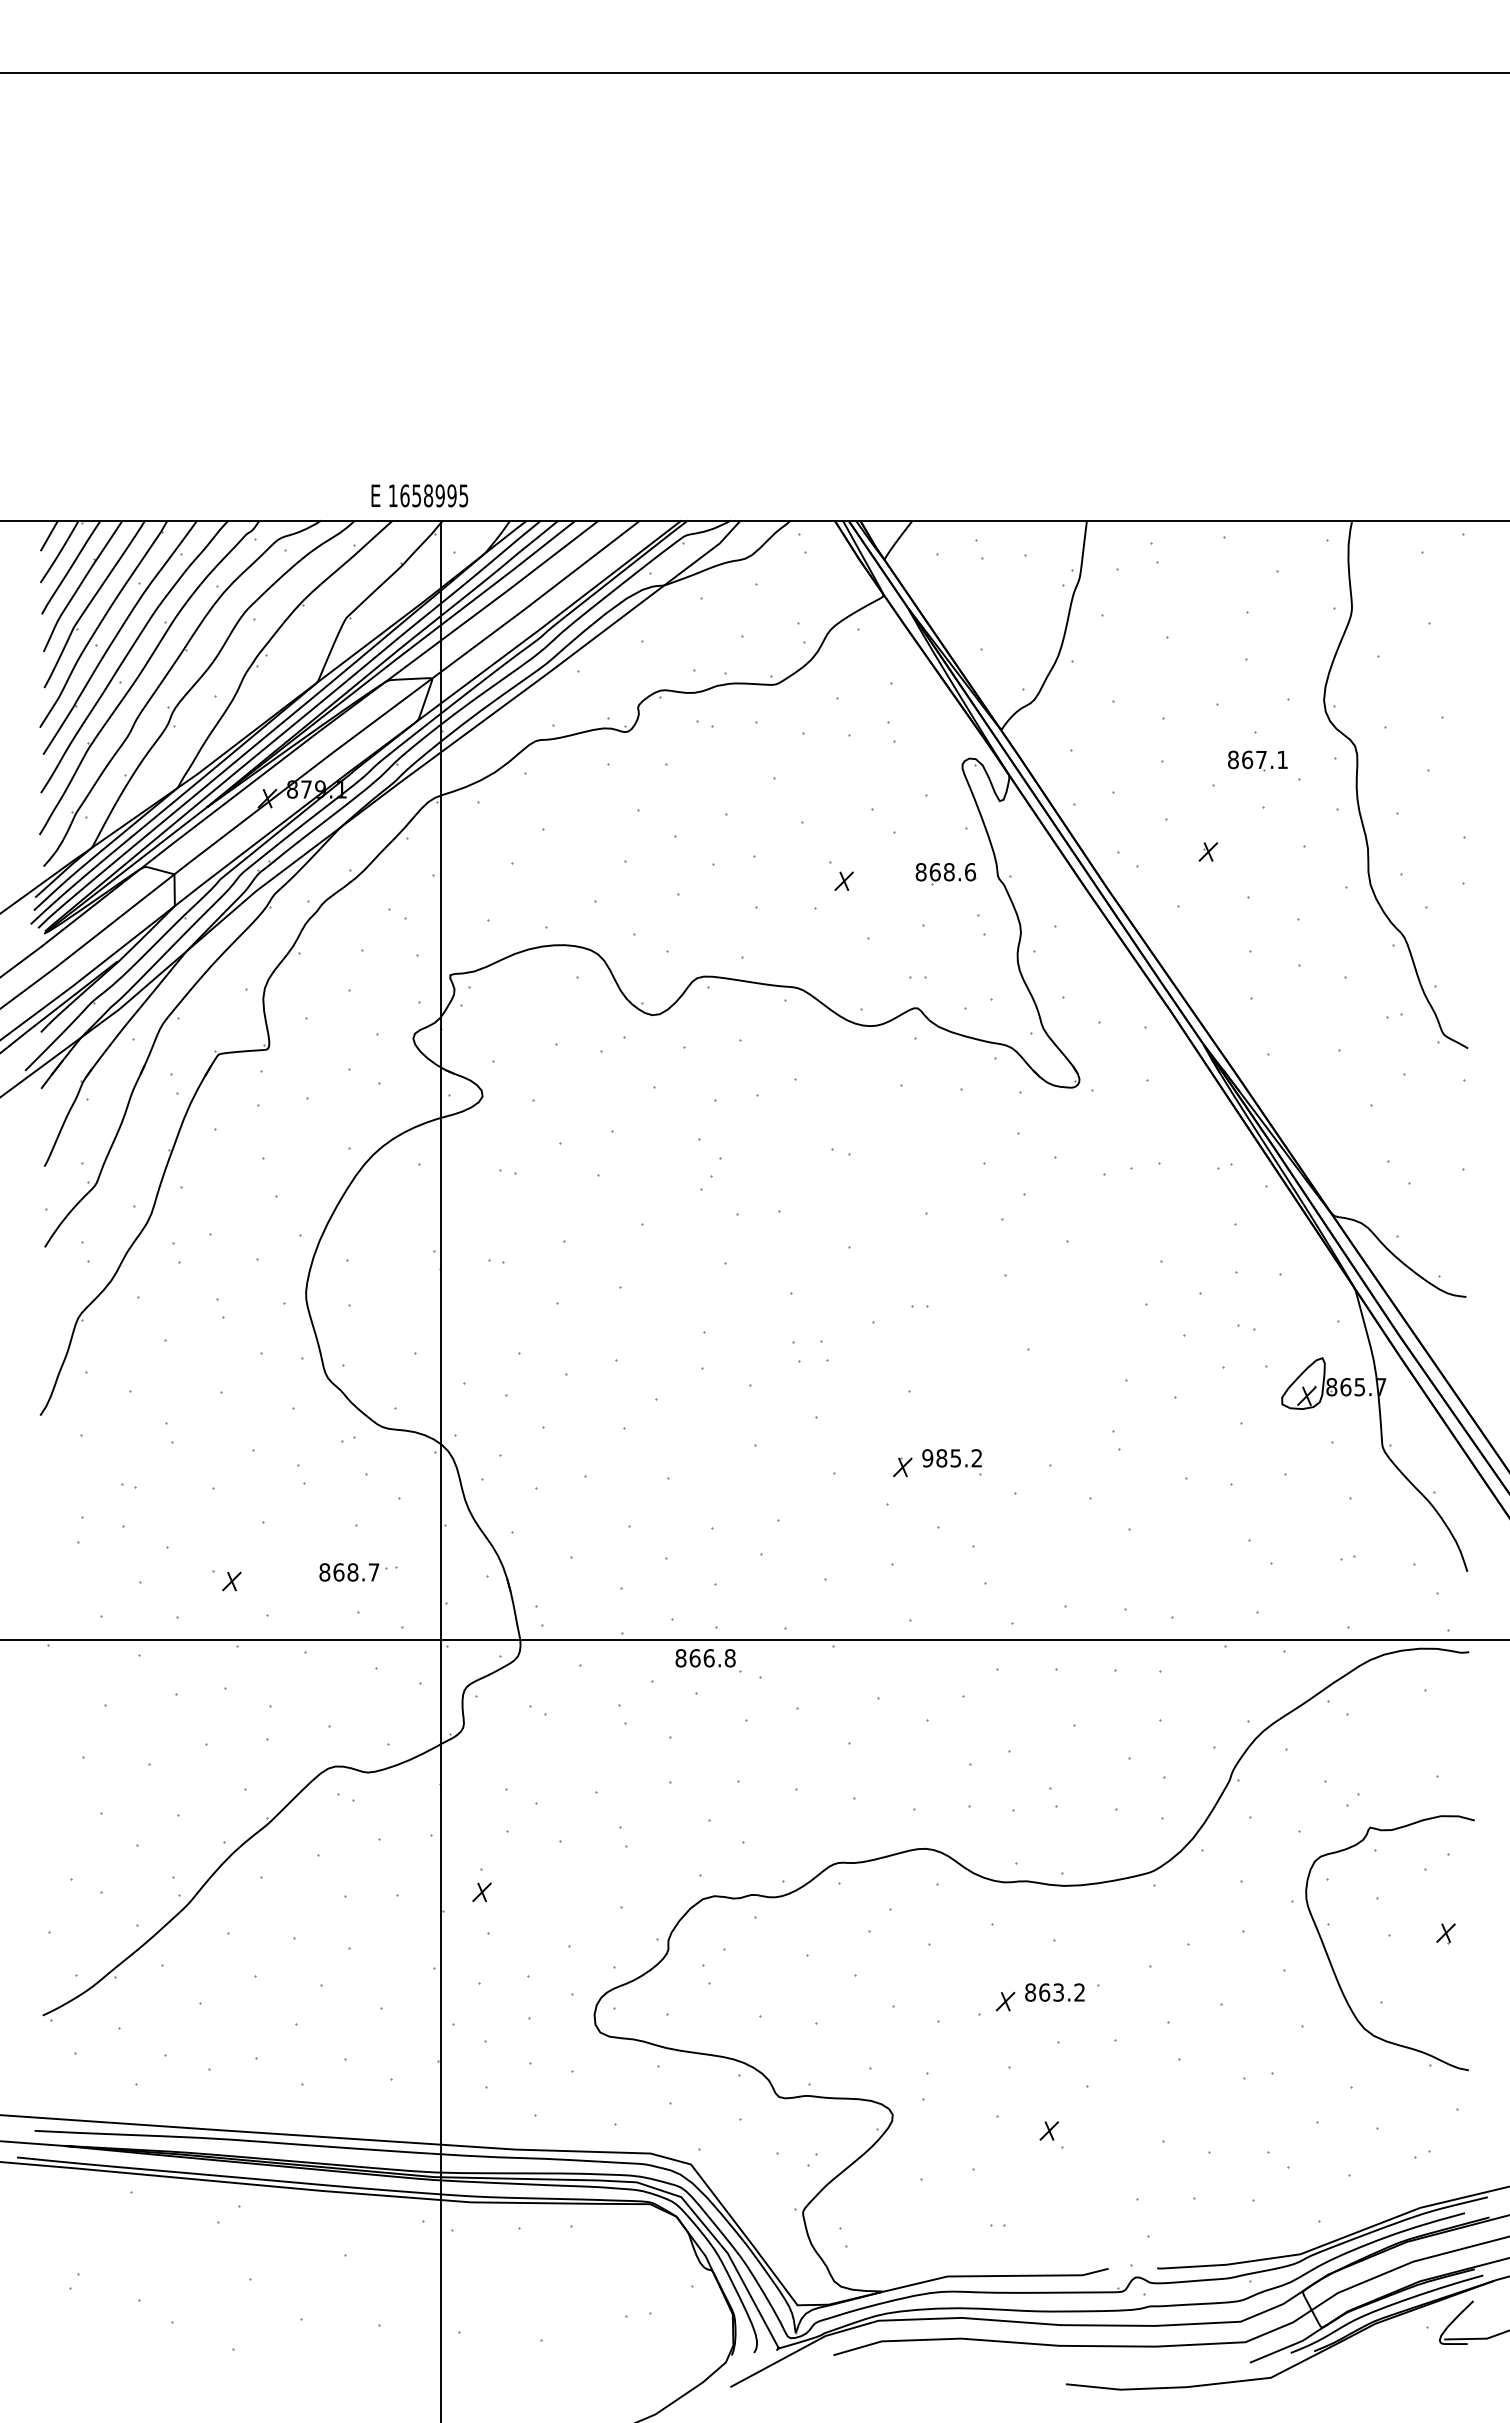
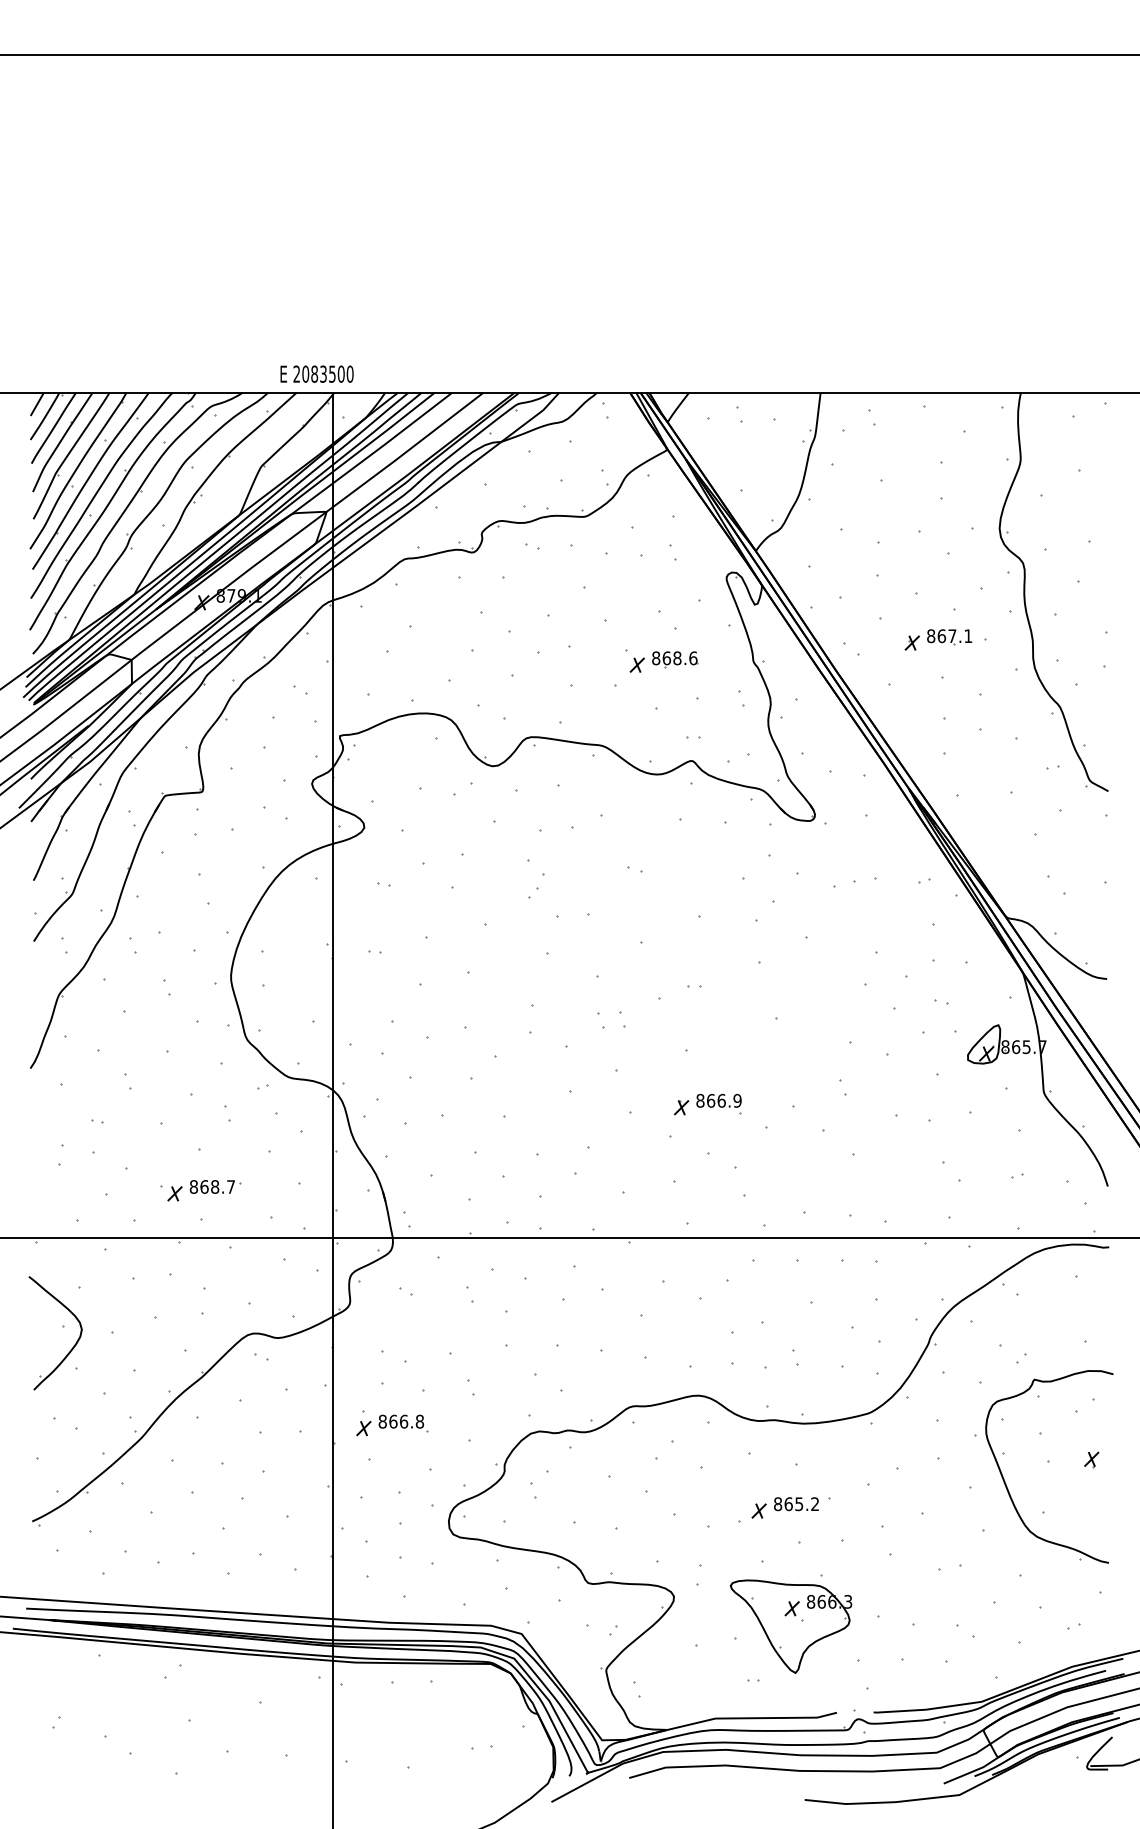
text: (428, 495) -> (323, 373), 1658995 -> 2083500
part: (1257, 760) -> (949, 636), moved
part: (945, 874) -> (674, 660), moved
text: (952, 1458) -> (719, 1100), 985.2 -> 866.9
part: (353, 1572) -> (215, 1187), moved
part: (708, 1660) -> (403, 1423), moved
part: (96, 1784) -> (72, 1347), added
text: (1058, 1991) -> (799, 1503), 863.2 -> 865.2
part: (1047, 2154) -> (790, 1626), added

